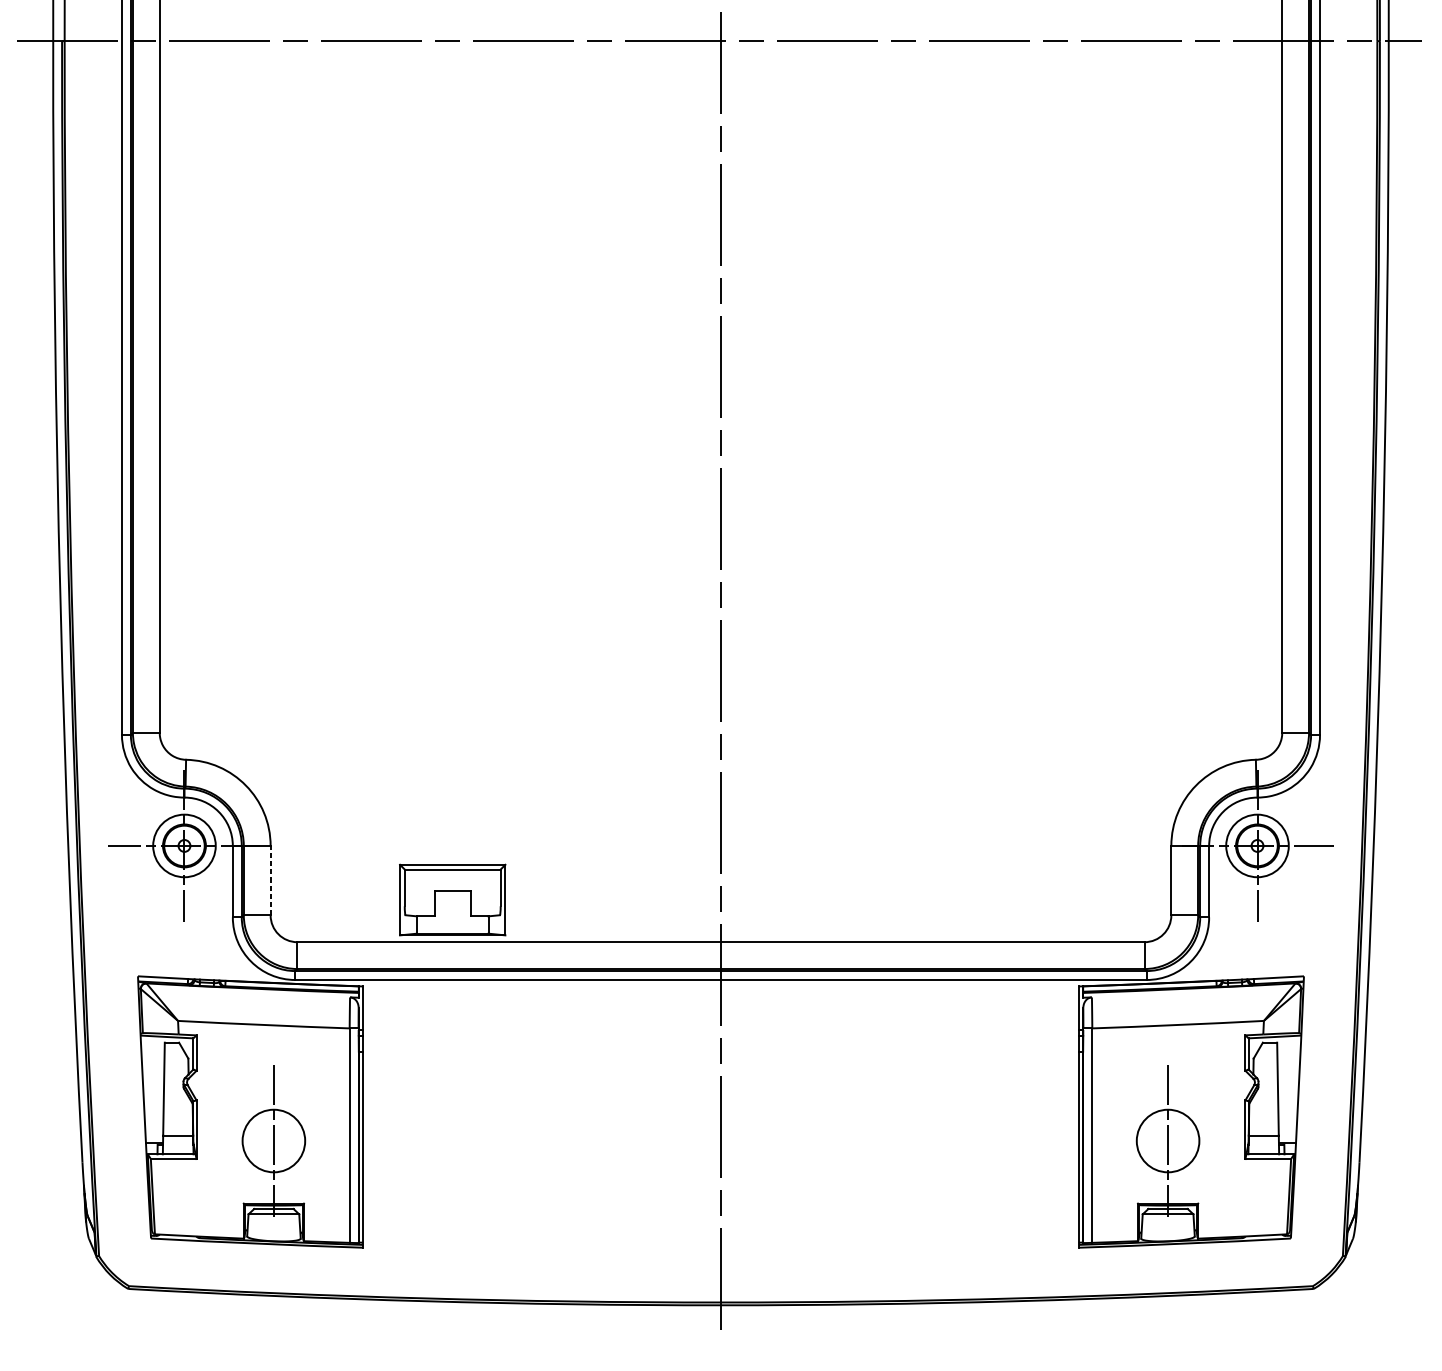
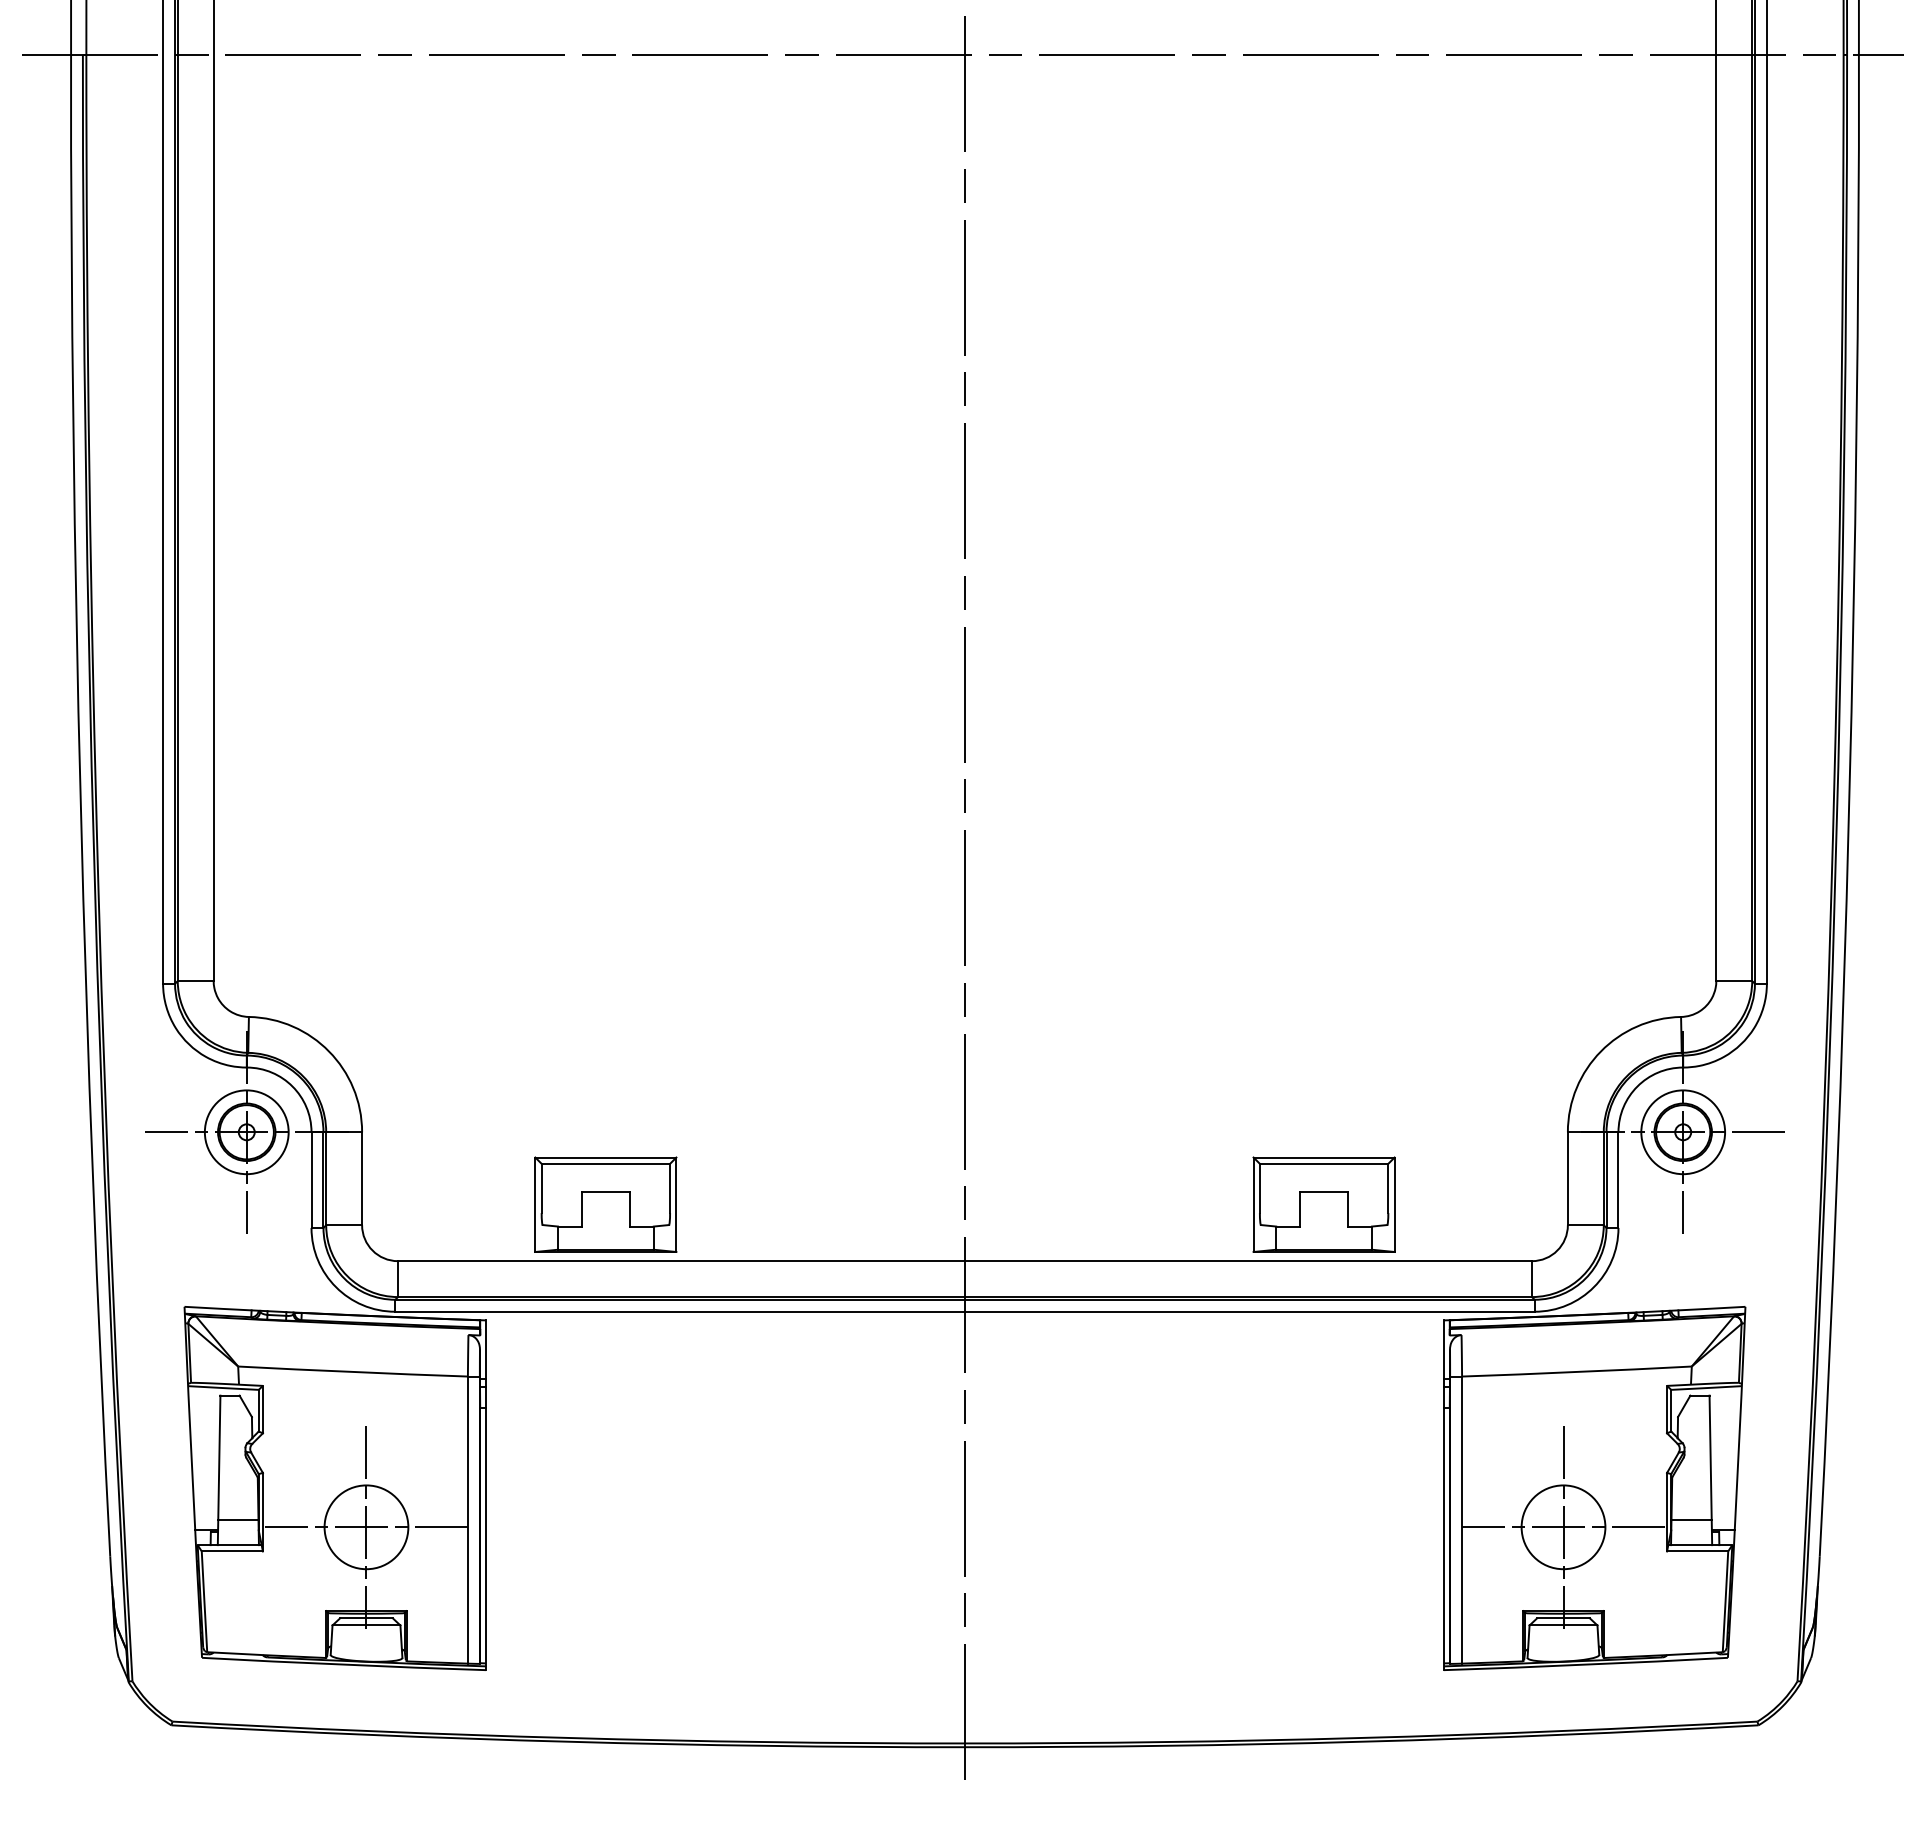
line: (270, 880) -> (362, 1178), dashed -> solid
part: (988, 899) -> (1323, 1204), added
line: (273, 1141) -> (366, 1527), added
line: (1168, 1141) -> (1563, 1527), added

